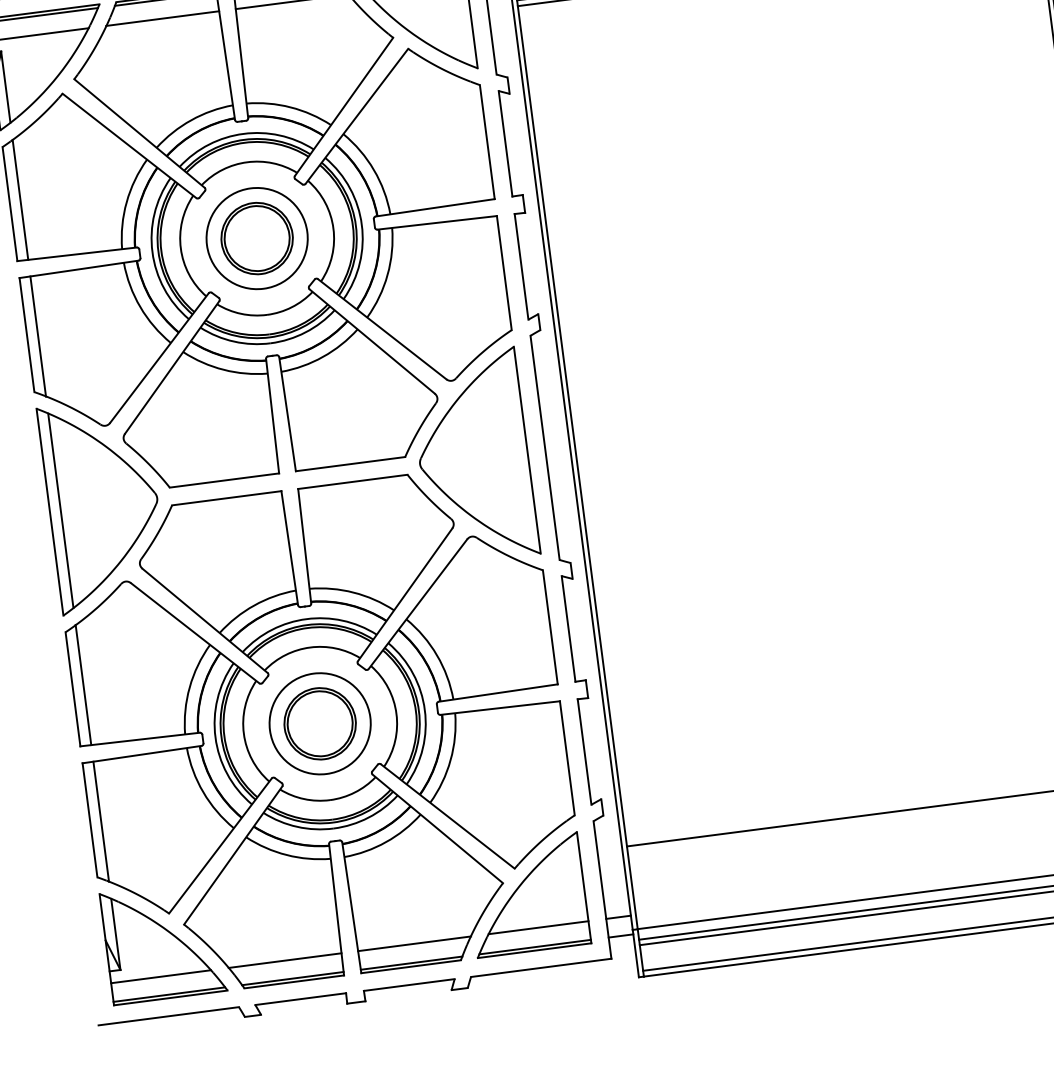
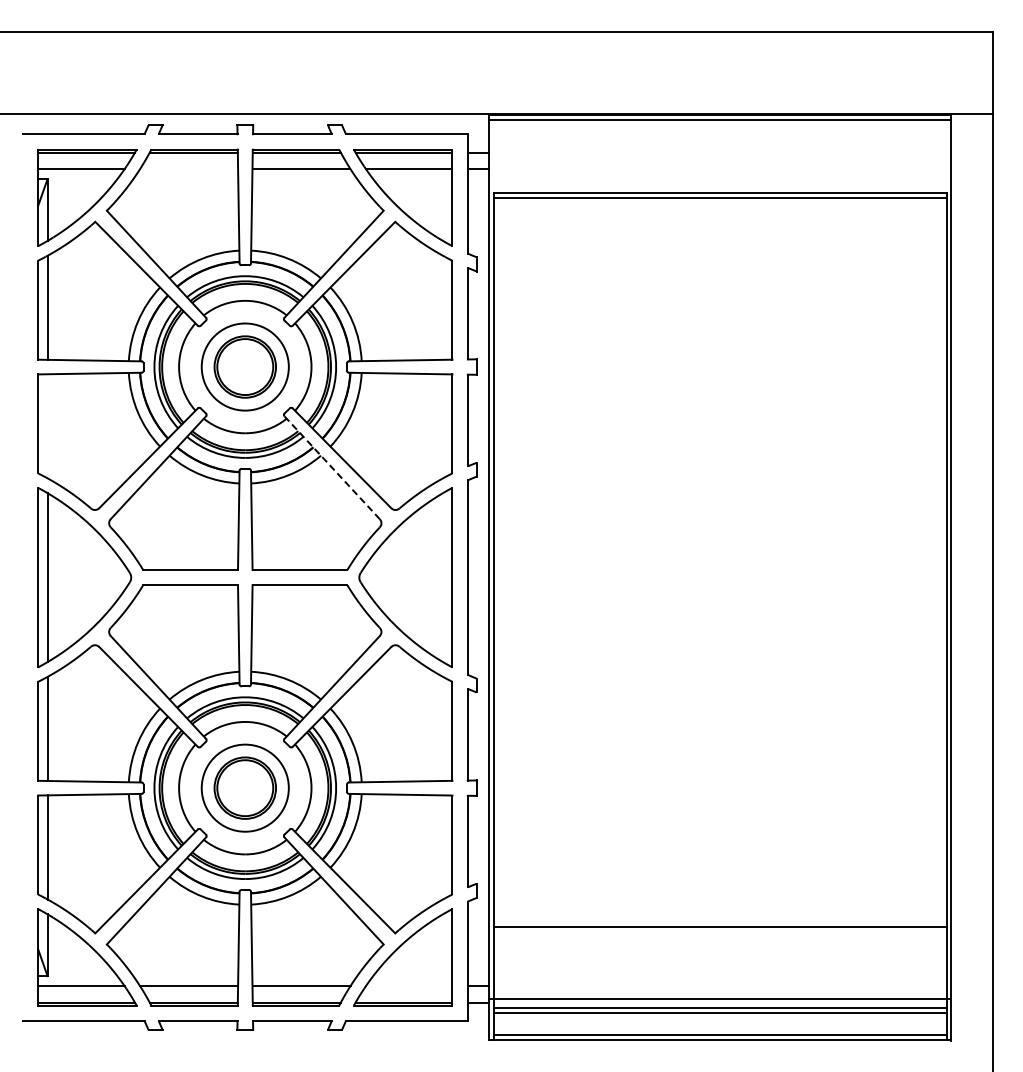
line: (163, 18) -> (189, 168), removed
line: (38, 336) -> (47, 426), removed
line: (372, 341) -> (332, 467), solid -> dashed
line: (537, 927) -> (408, 986), removed

